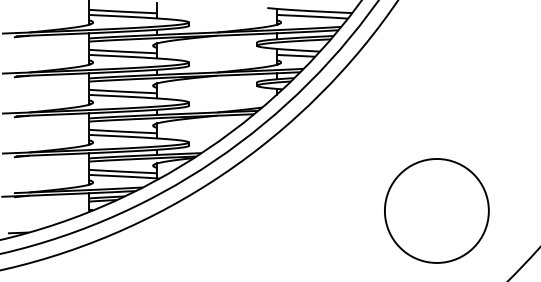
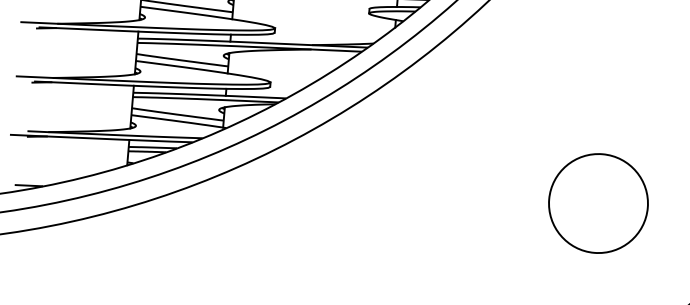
circle: (436, 210) -> (597, 202), size x0.7

